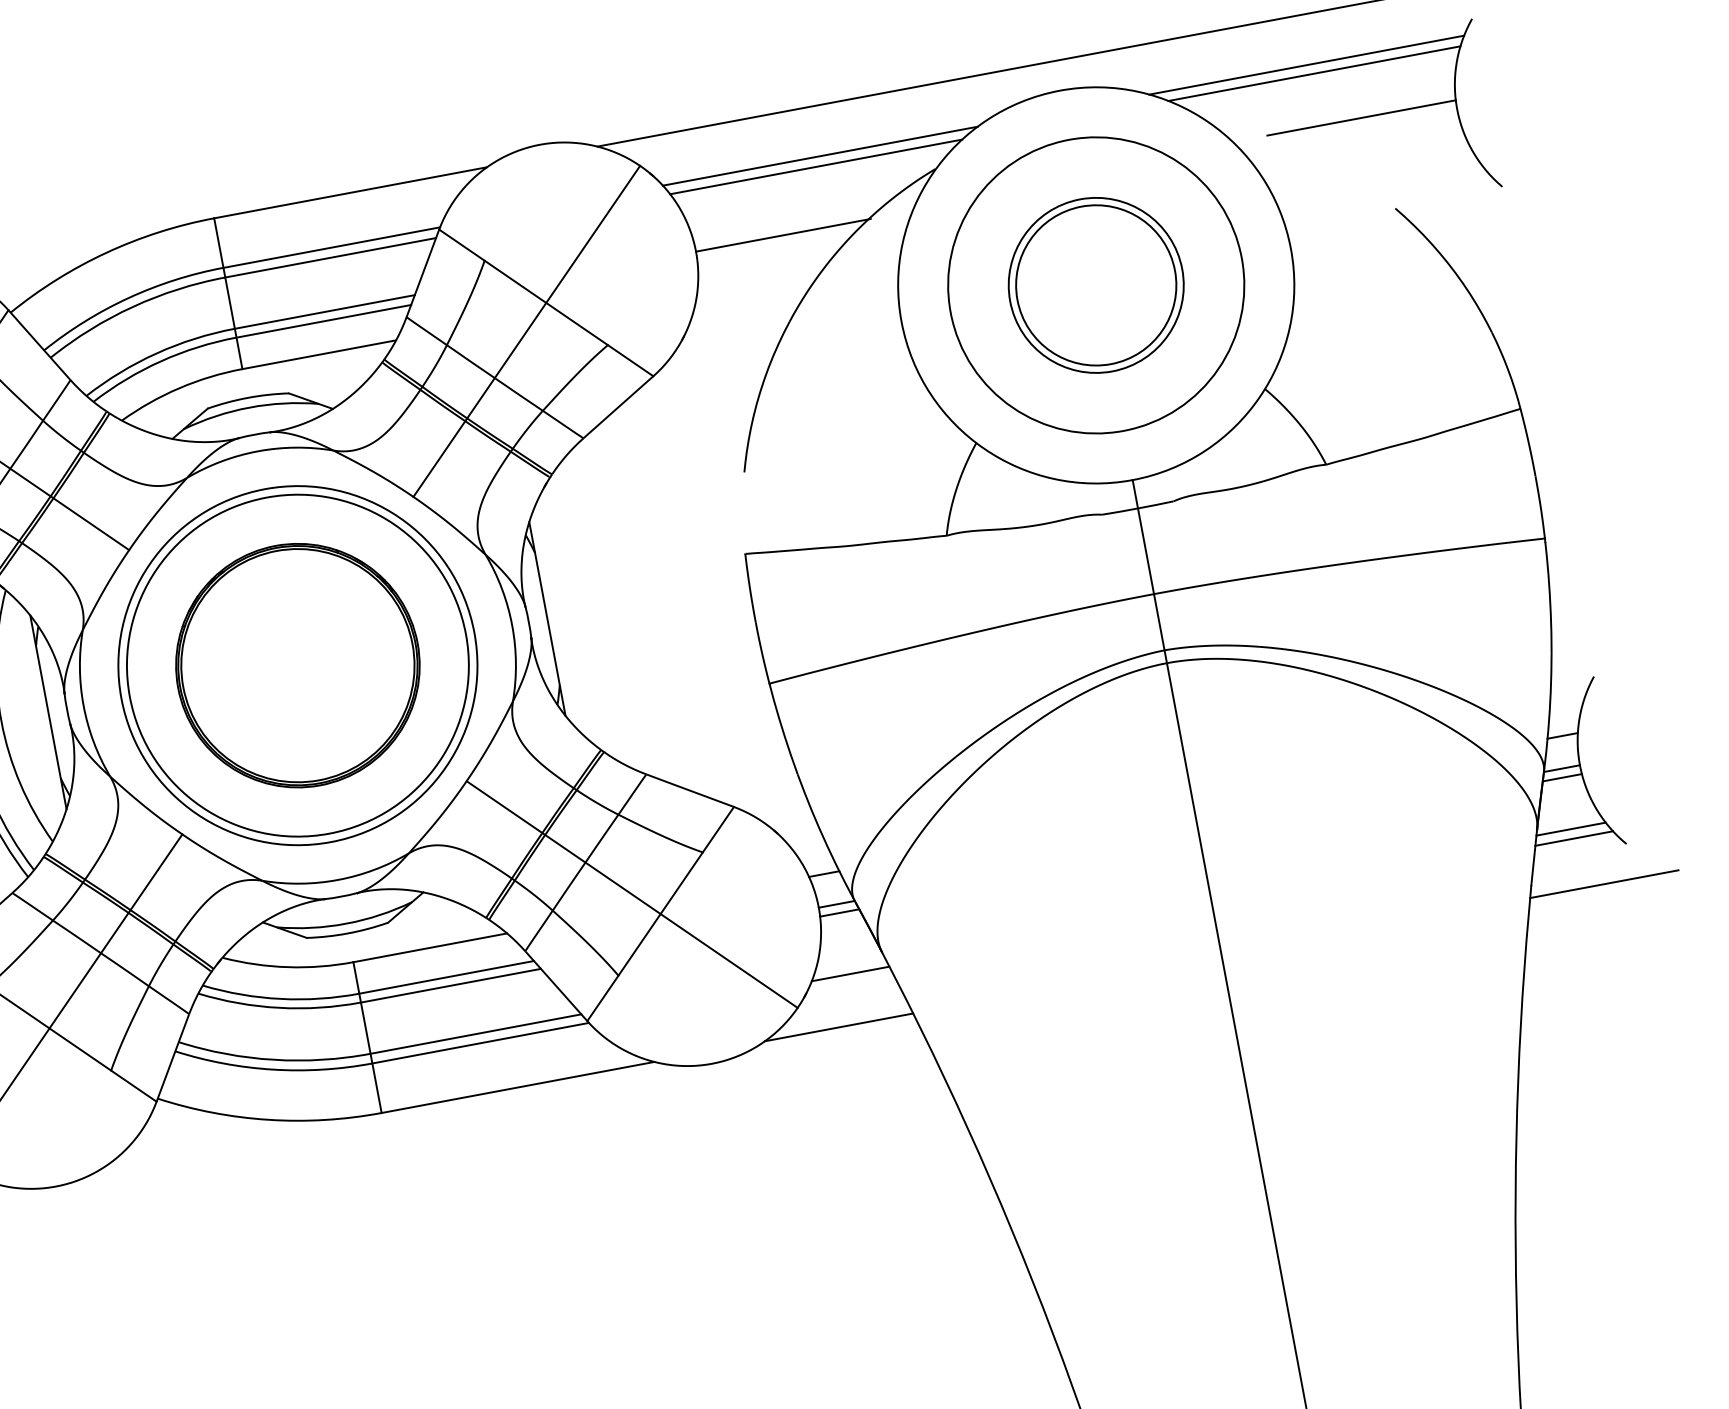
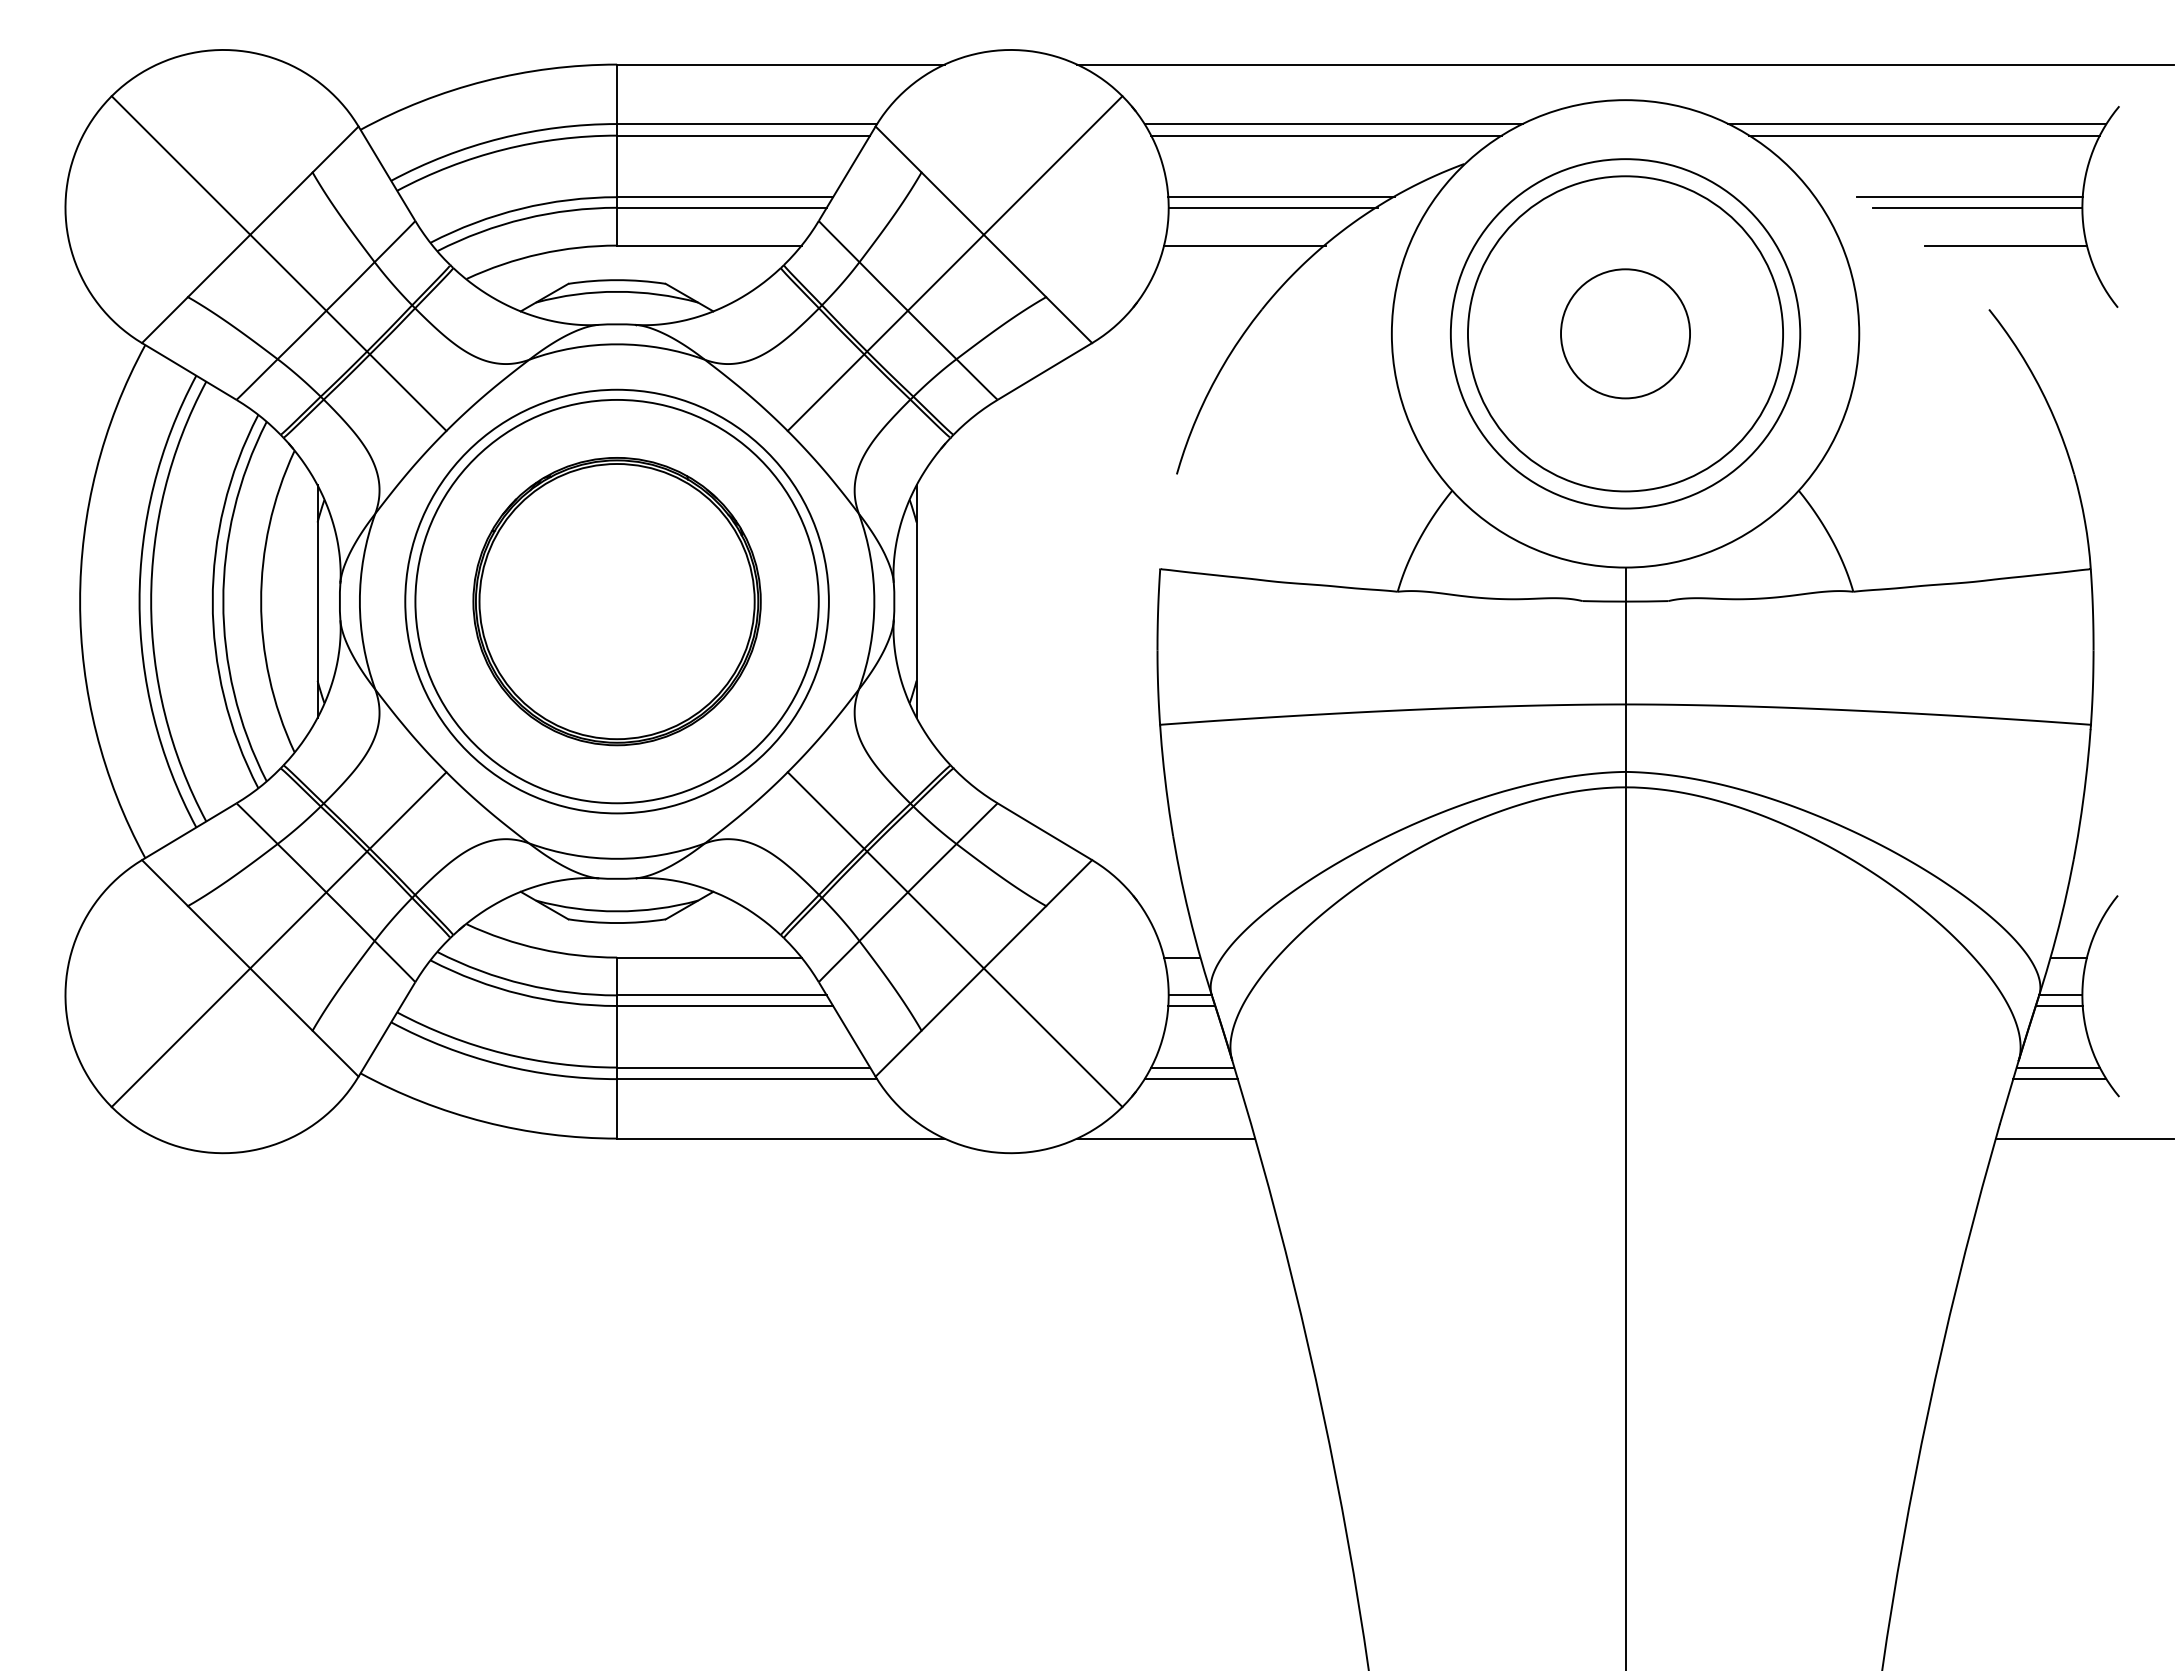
line: (1369, 125) -> (1977, 207), added
line: (1399, 152) -> (2006, 245), added
line: (788, 225) -> (1281, 197), added
line: (765, 271) -> (1244, 245), added
circle: (1096, 285) -> (1625, 333), size x0.62
circle: (1096, 285) -> (1625, 333), size x1.67
line: (849, 964) -> (1192, 1067), added

